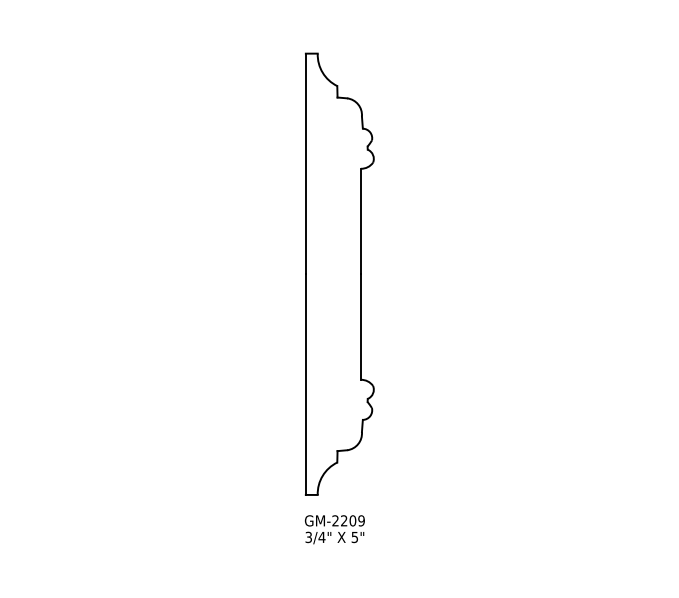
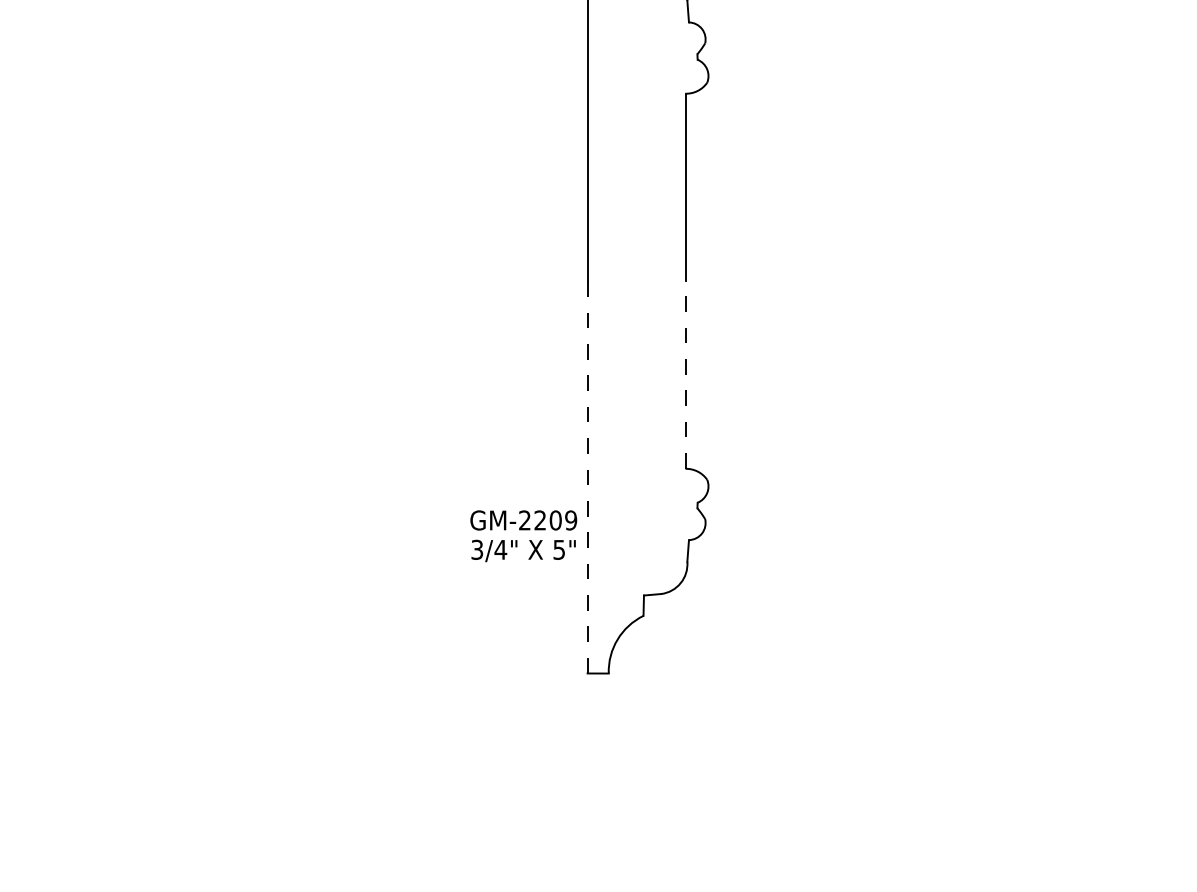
line: (360, 327) -> (684, 375), solid -> dashed
line: (305, 384) -> (587, 477), solid -> dashed
text: (334, 529) -> (523, 535), moved

